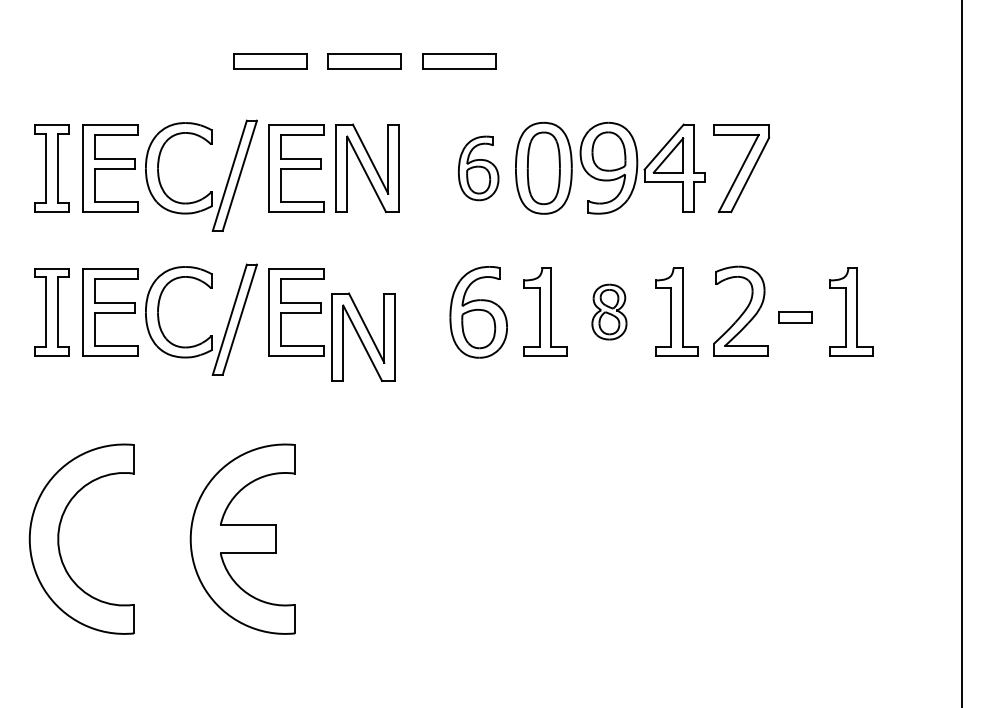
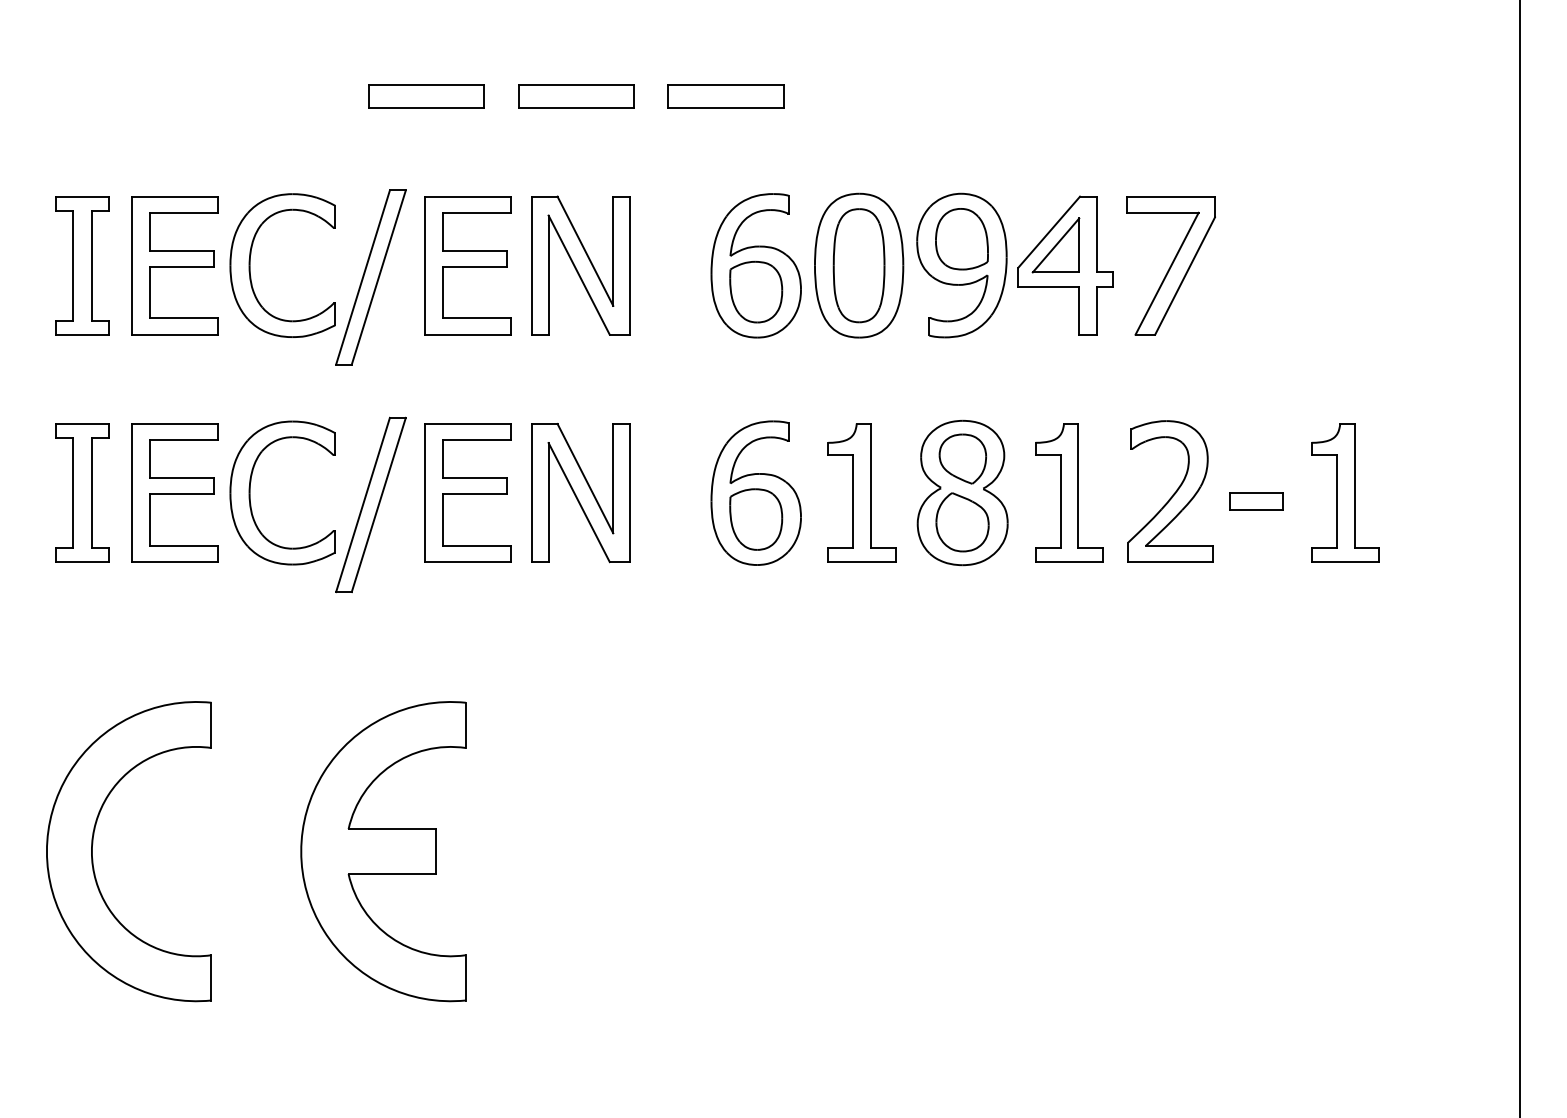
part: (478, 168) -> (755, 265), size x1.43
part: (609, 311) -> (962, 491), size x1.67
part: (363, 336) -> (580, 491), moved

